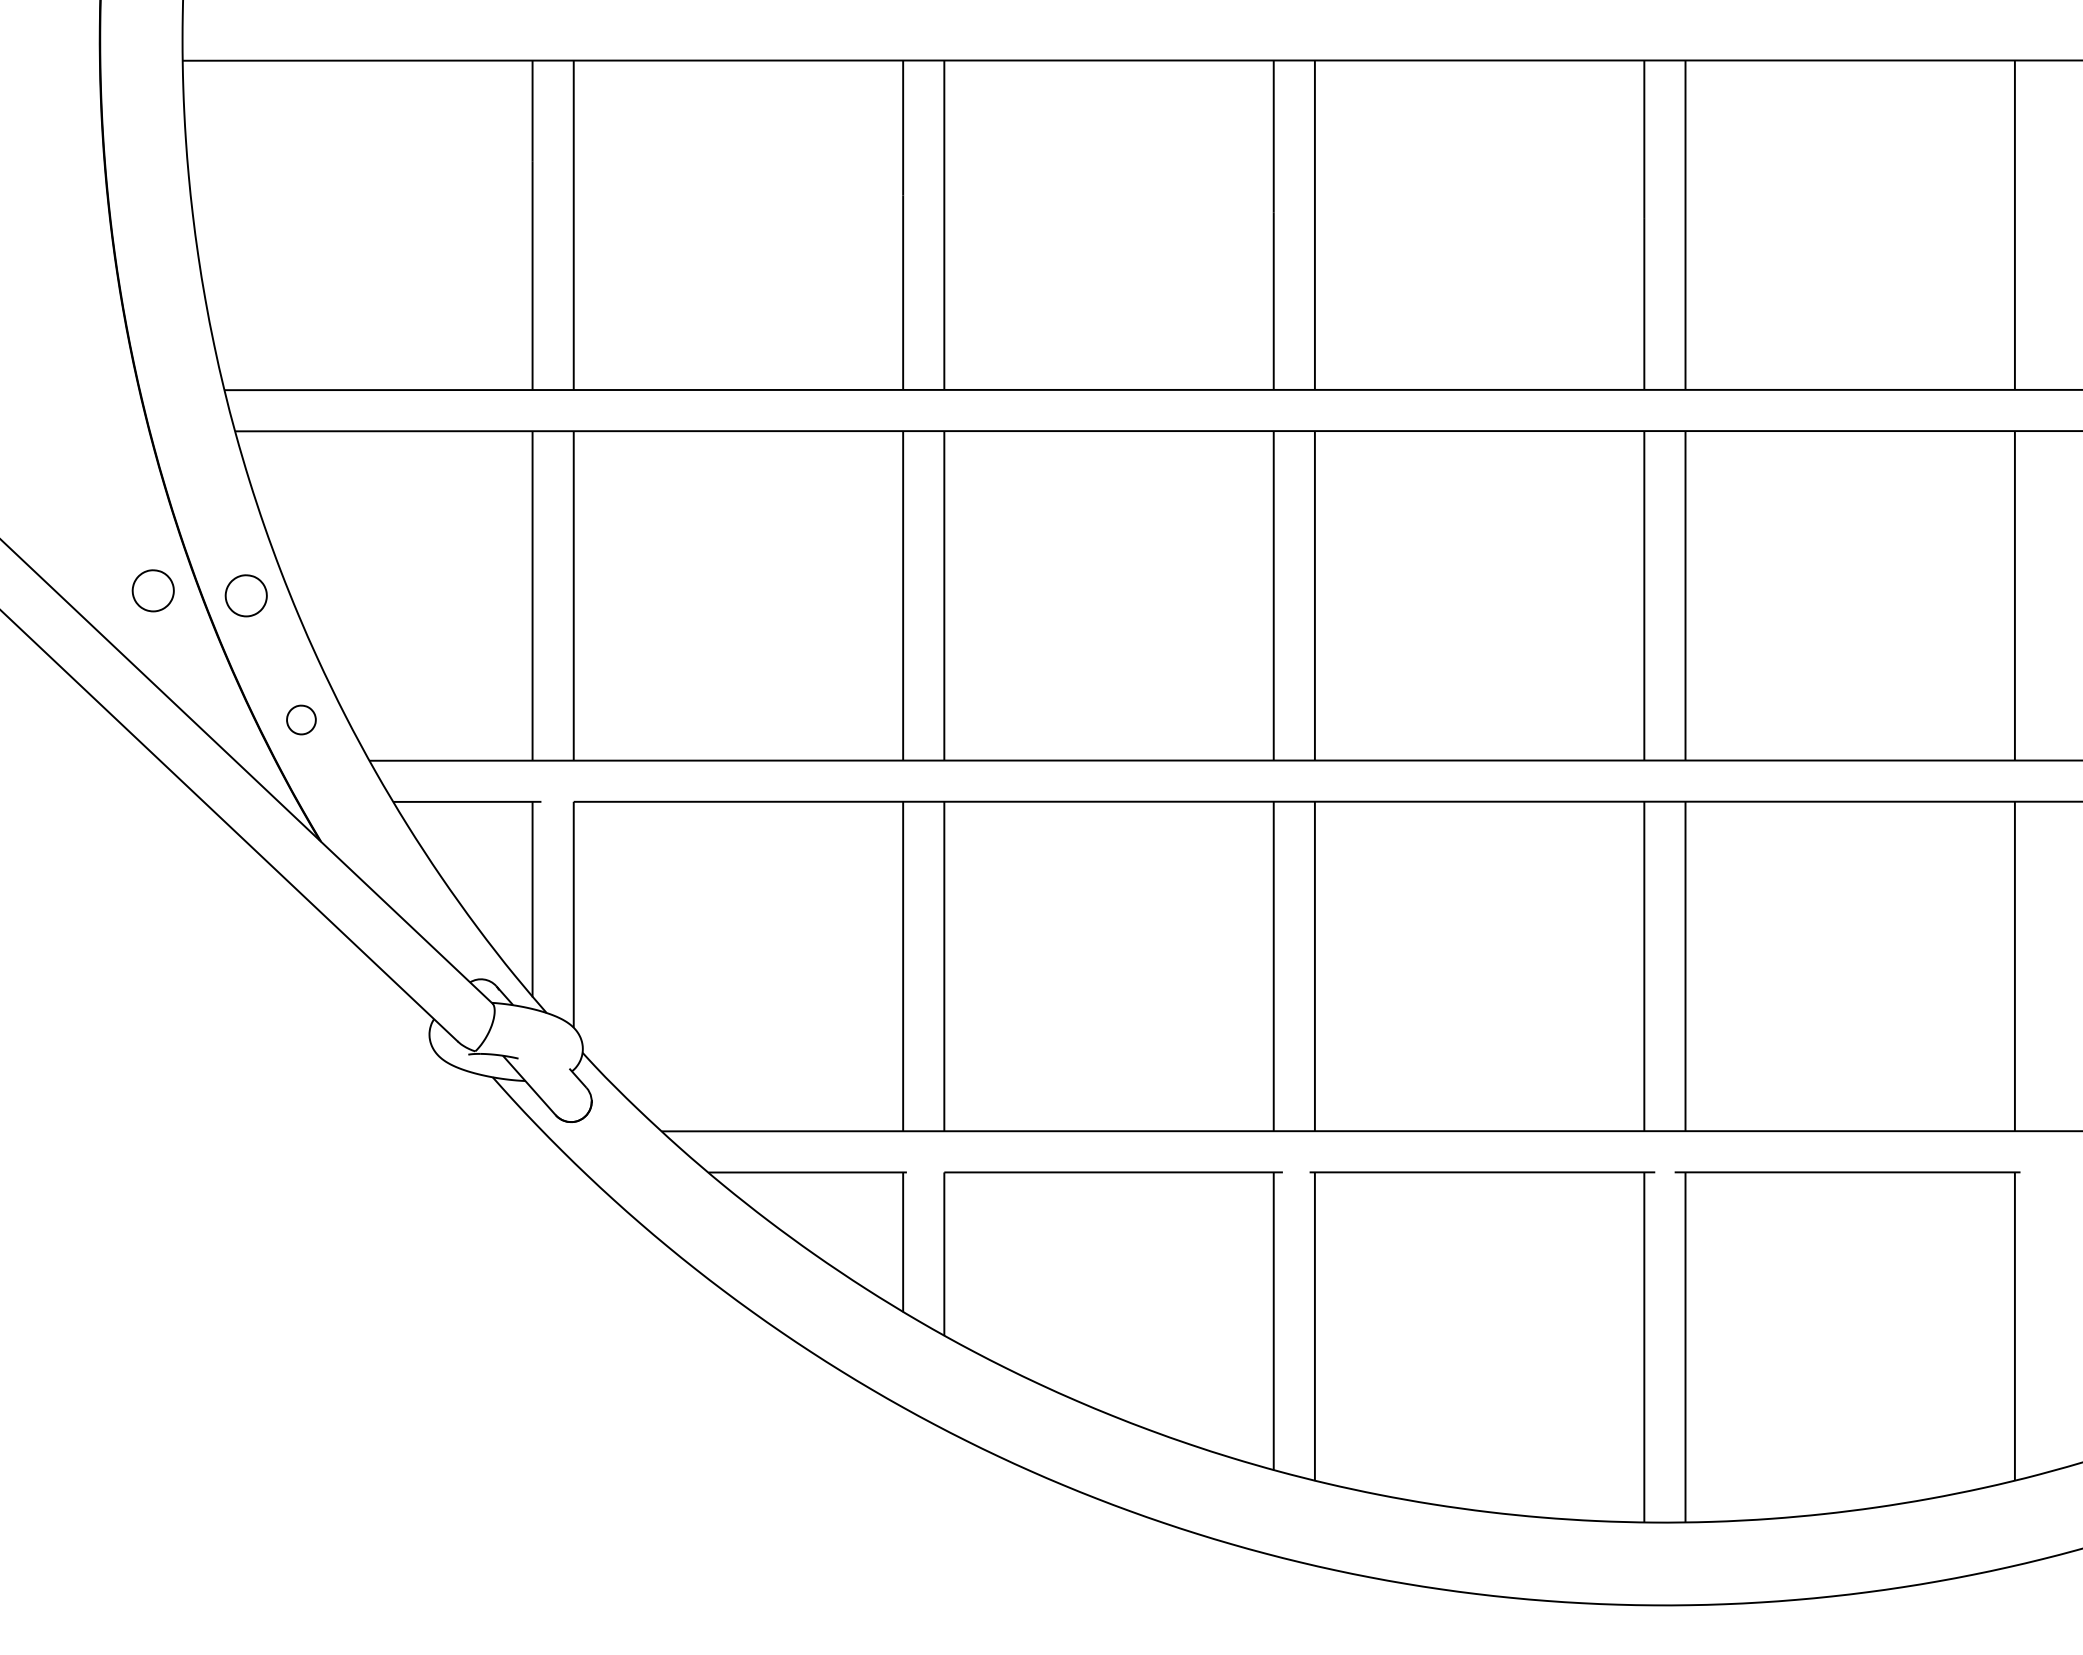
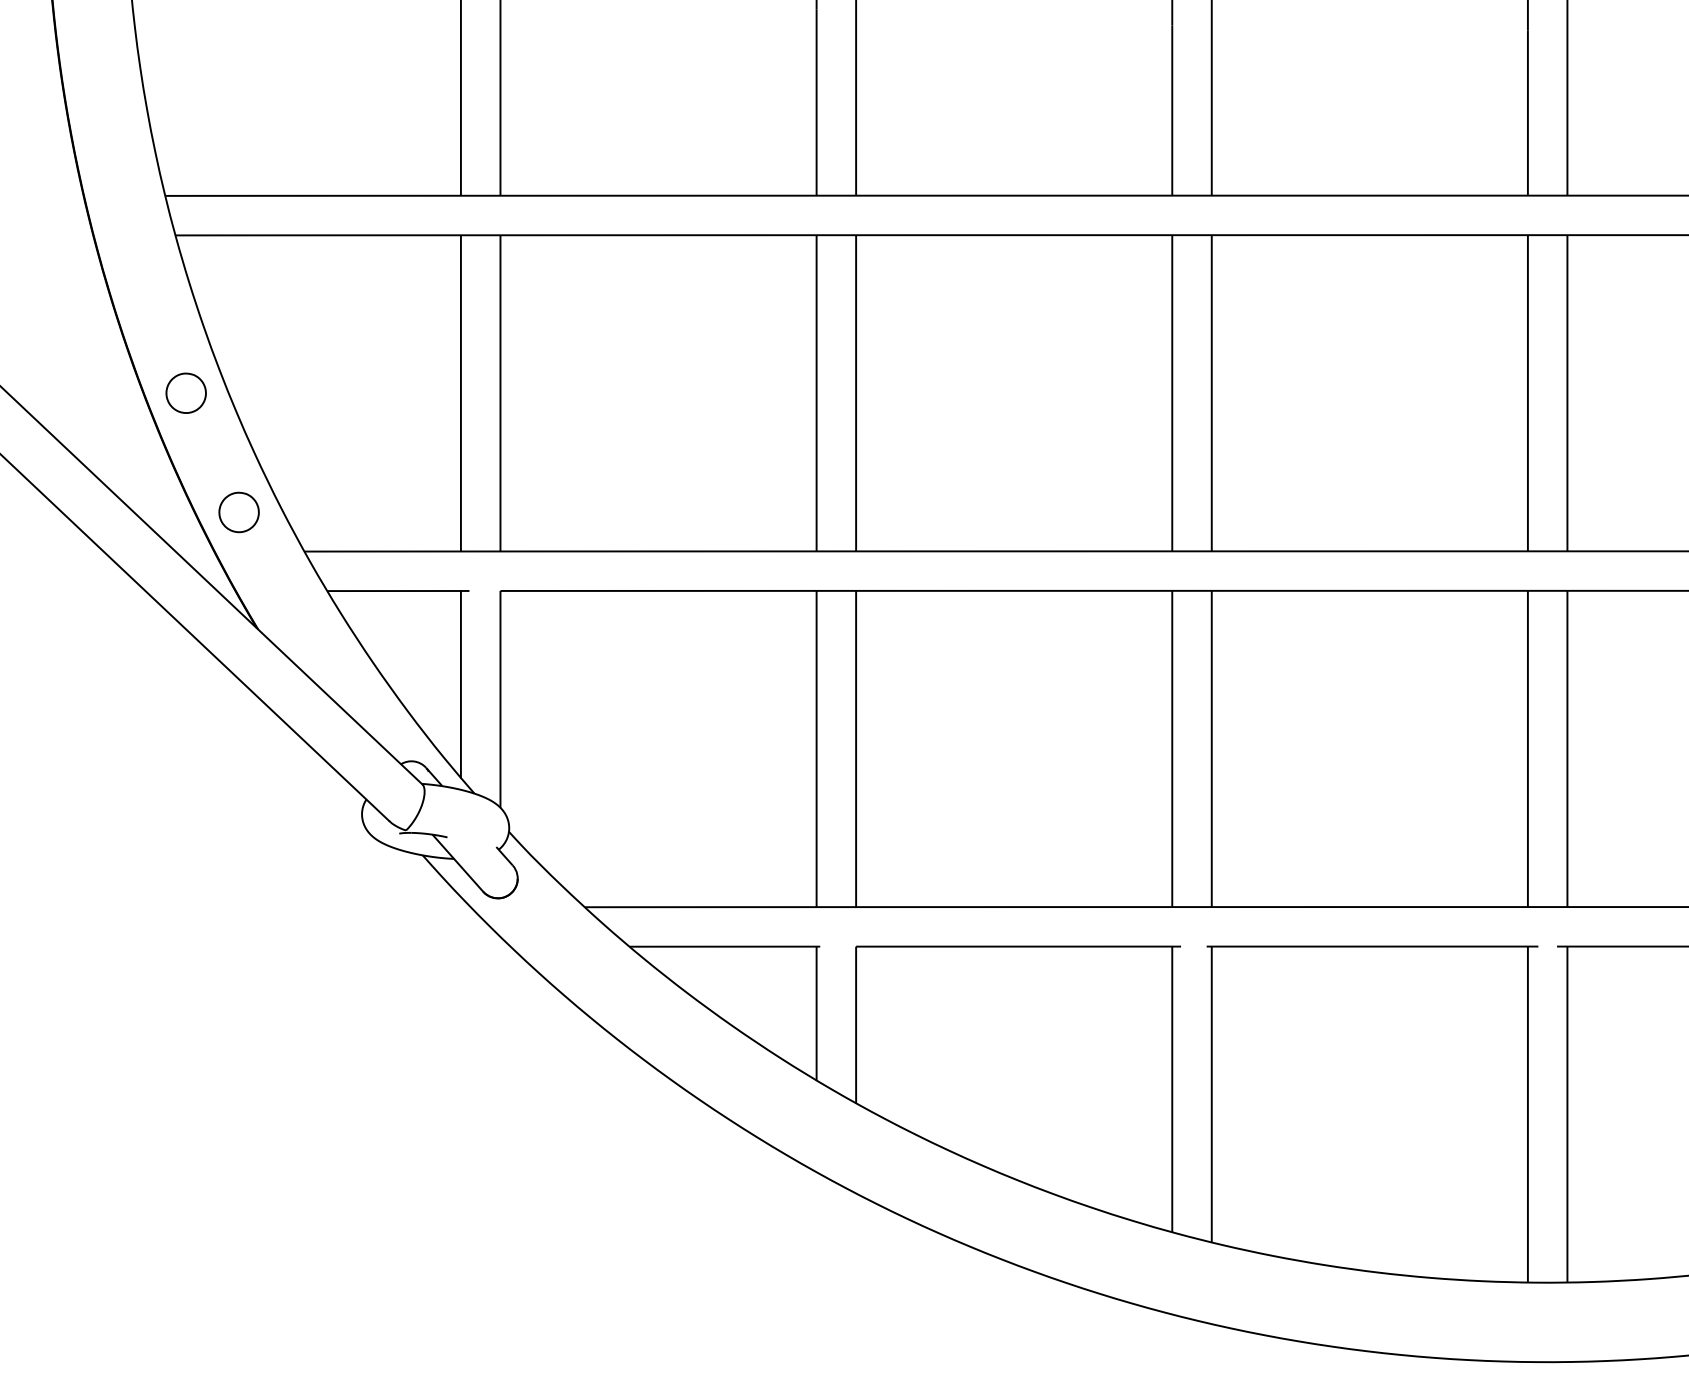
part: (152, 590) -> (96, 388), removed
part: (301, 719) -> (239, 511), size x1.43

